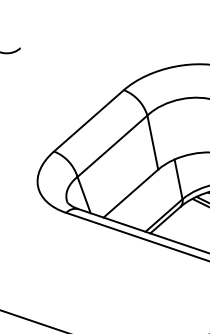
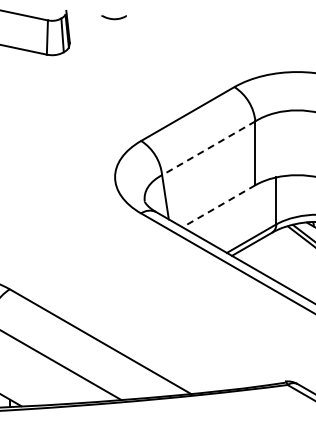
line: (112, 146) -> (208, 148), solid -> dashed
line: (130, 193) -> (218, 206), solid -> dashed

